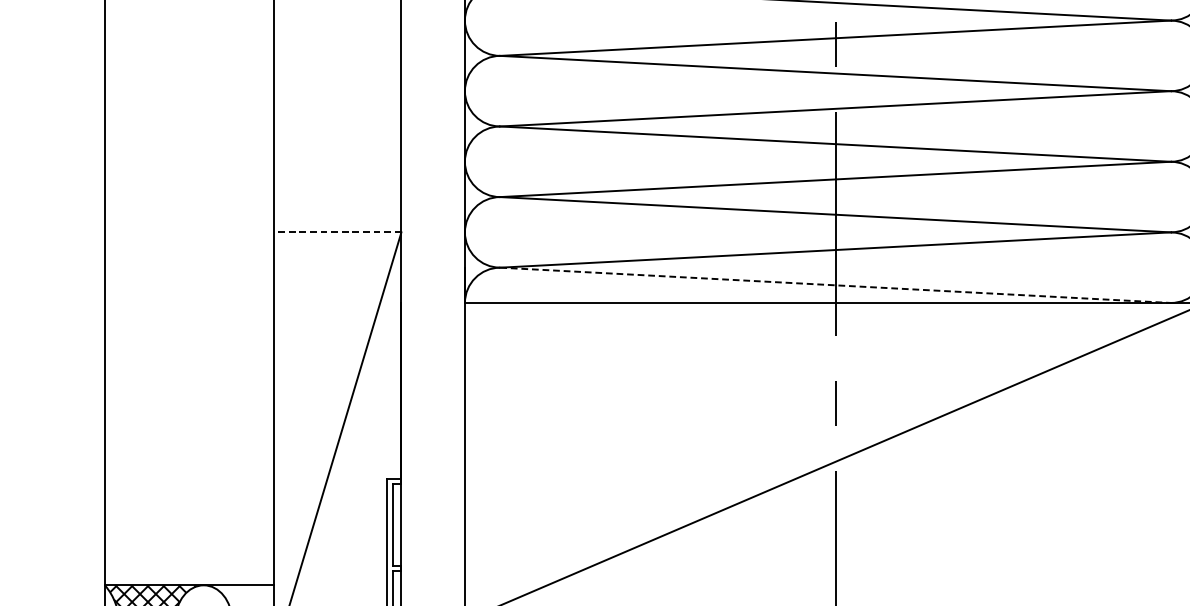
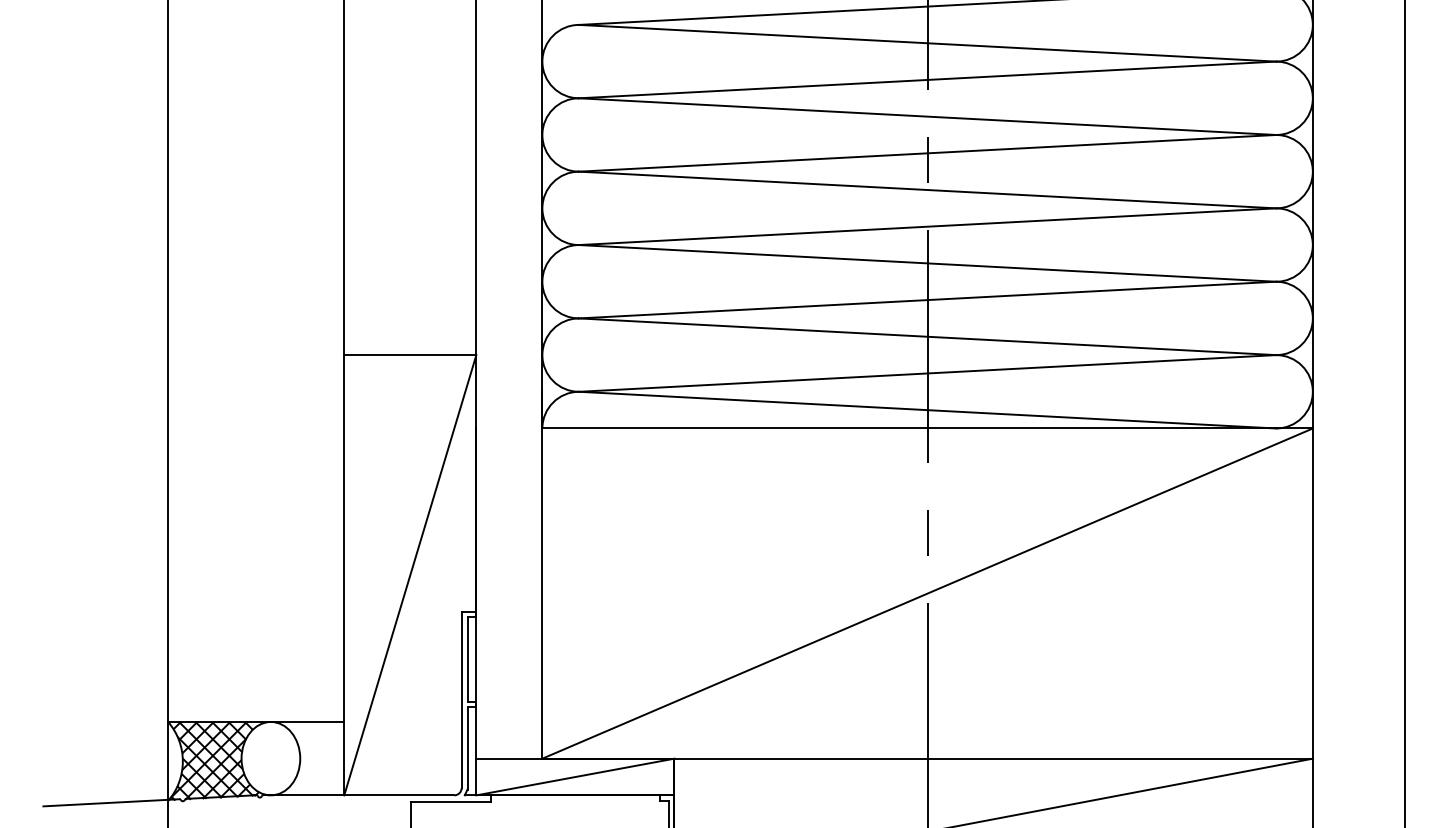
line: (337, 232) -> (409, 355), dashed -> solid
line: (836, 285) -> (928, 410), dashed -> solid

